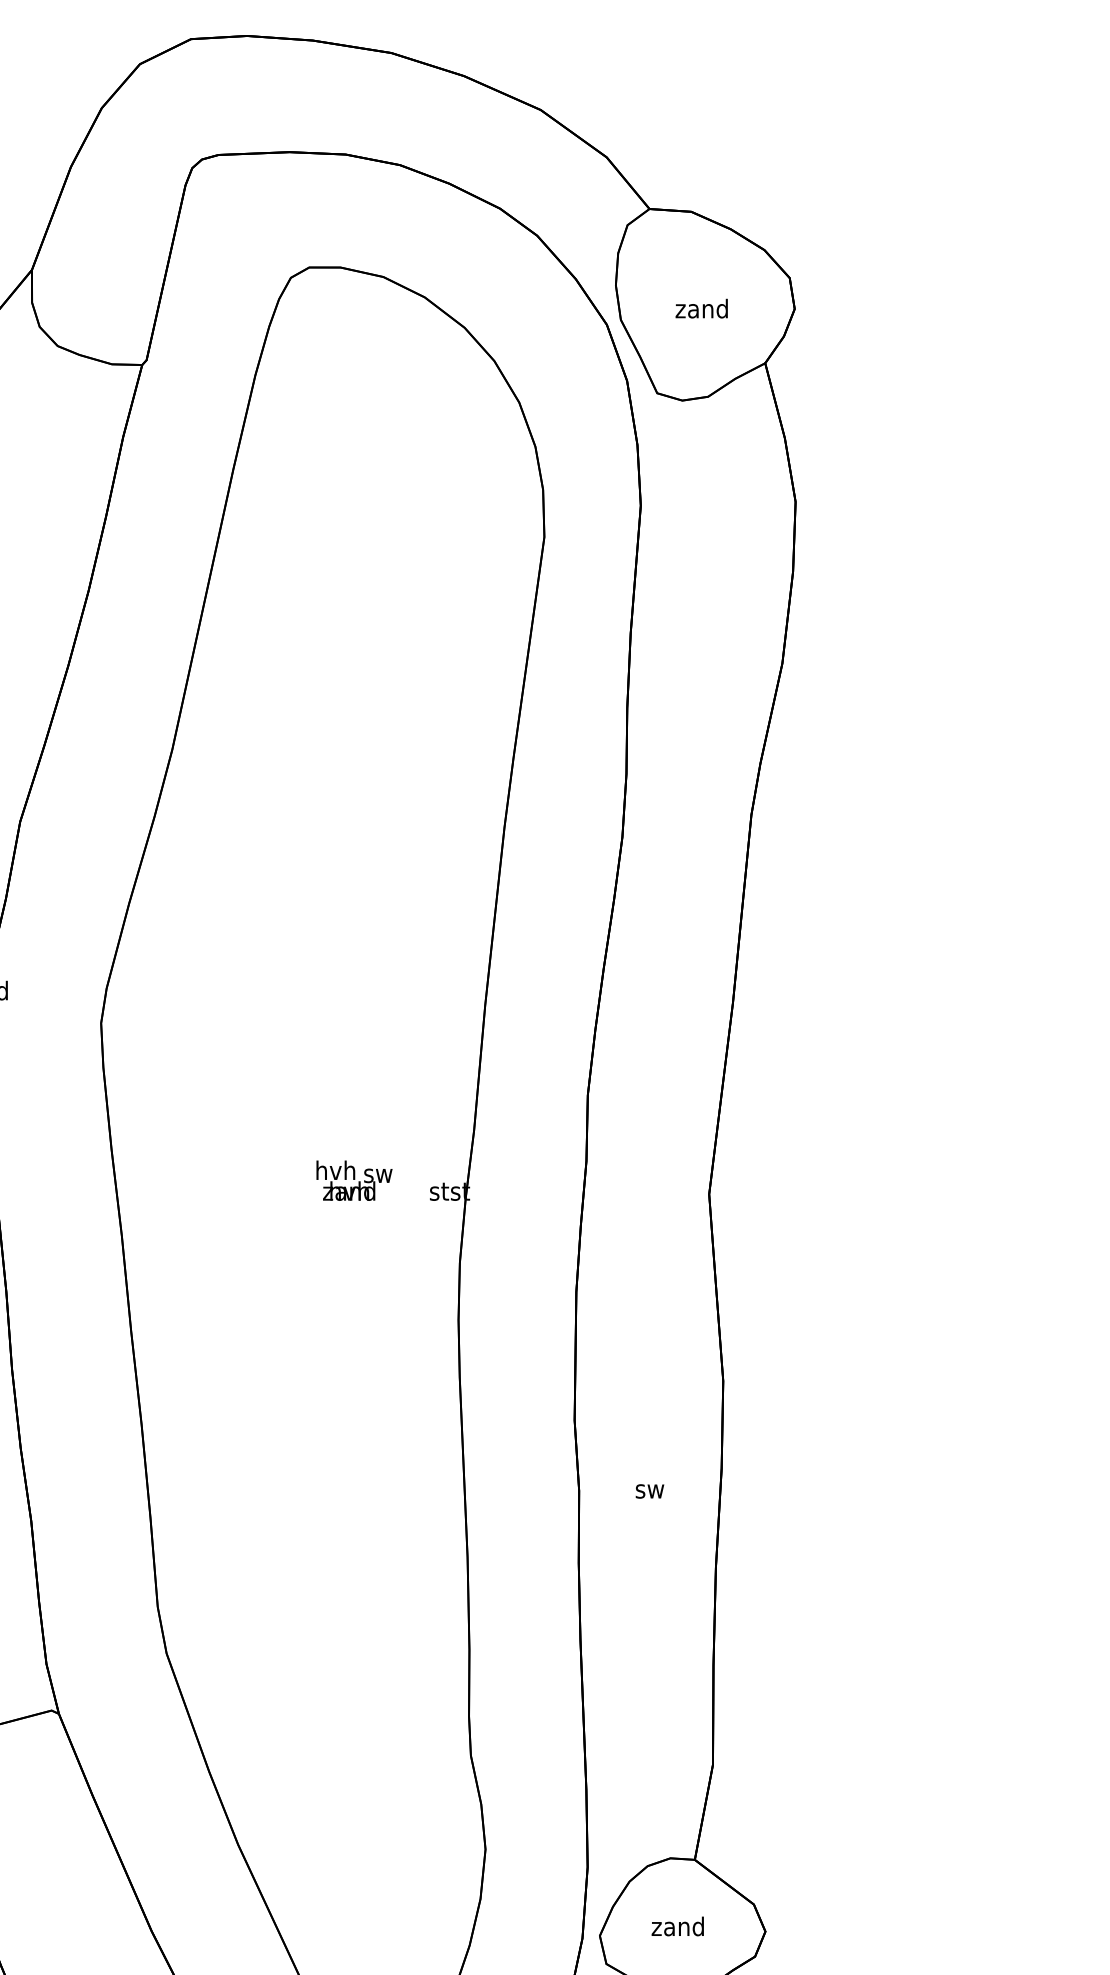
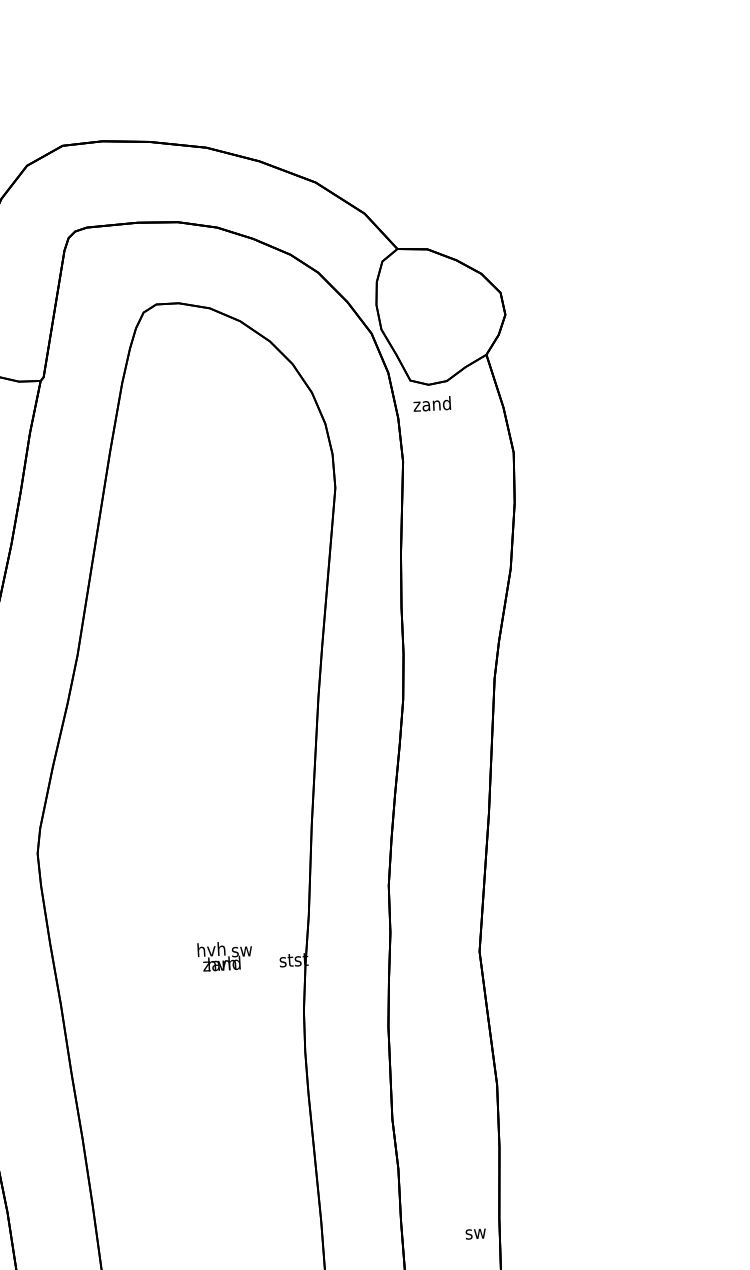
text: (701, 308) -> (431, 403), moved
text: (649, 1491) -> (475, 1234), moved

